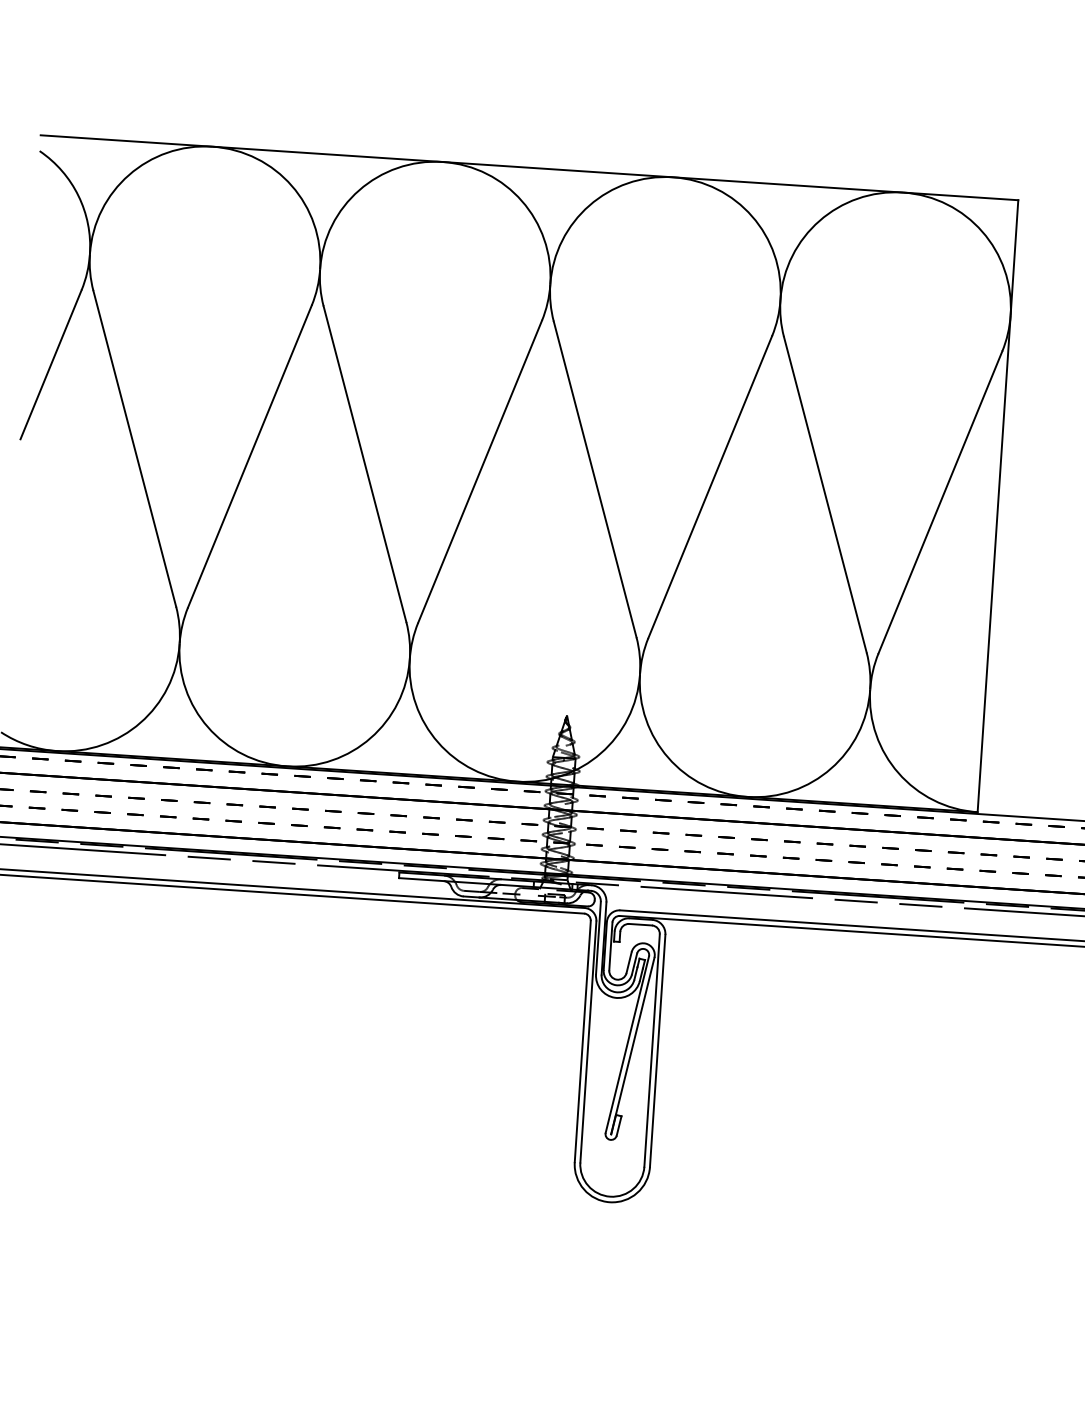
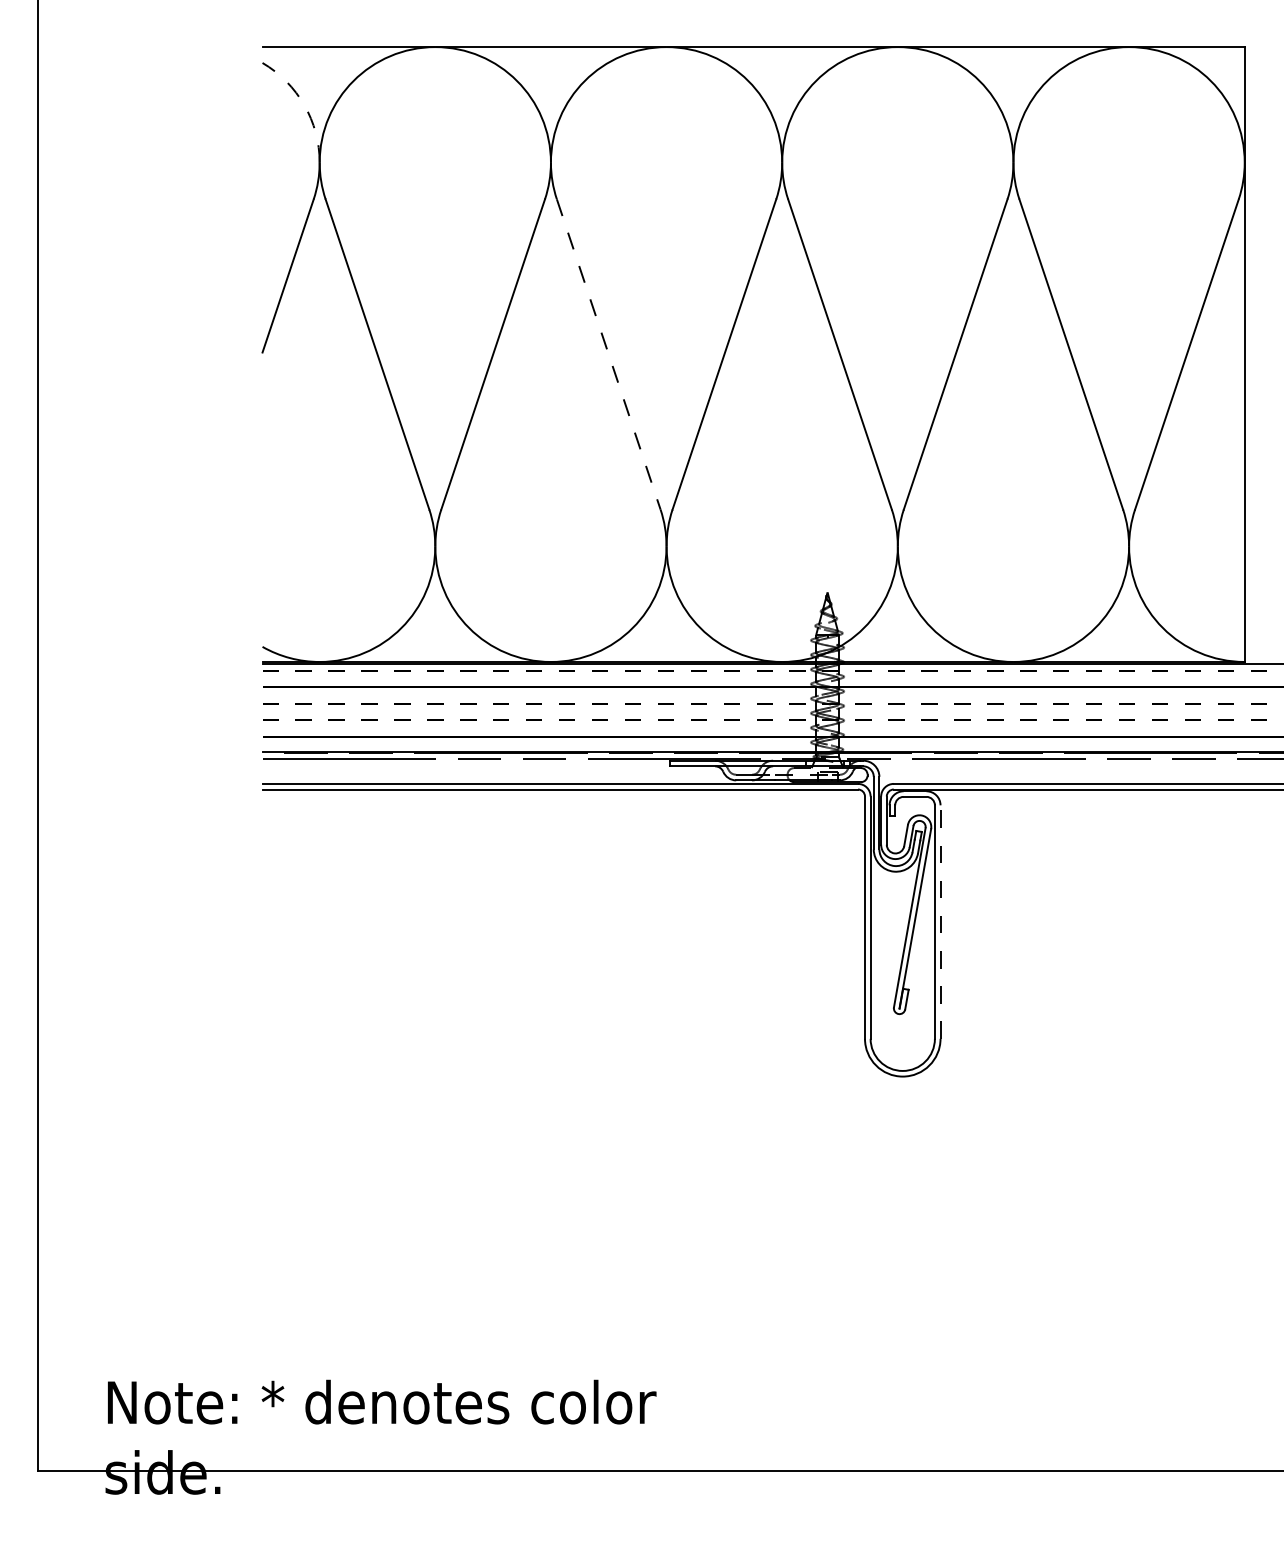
arc: (78, 196) -> (304, 105), solid -> dashed
line: (364, 464) -> (608, 354), solid -> dashed
line: (657, 1051) -> (940, 922), solid -> dashed

